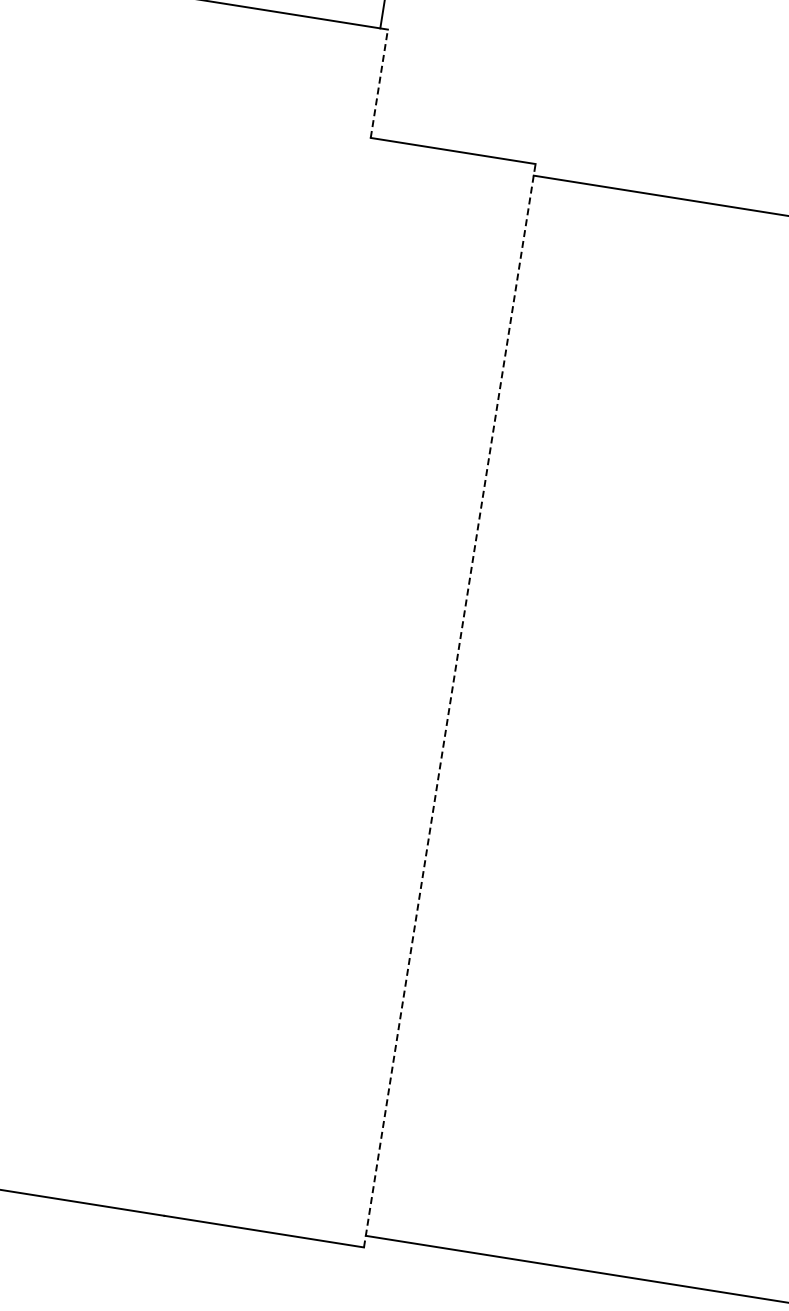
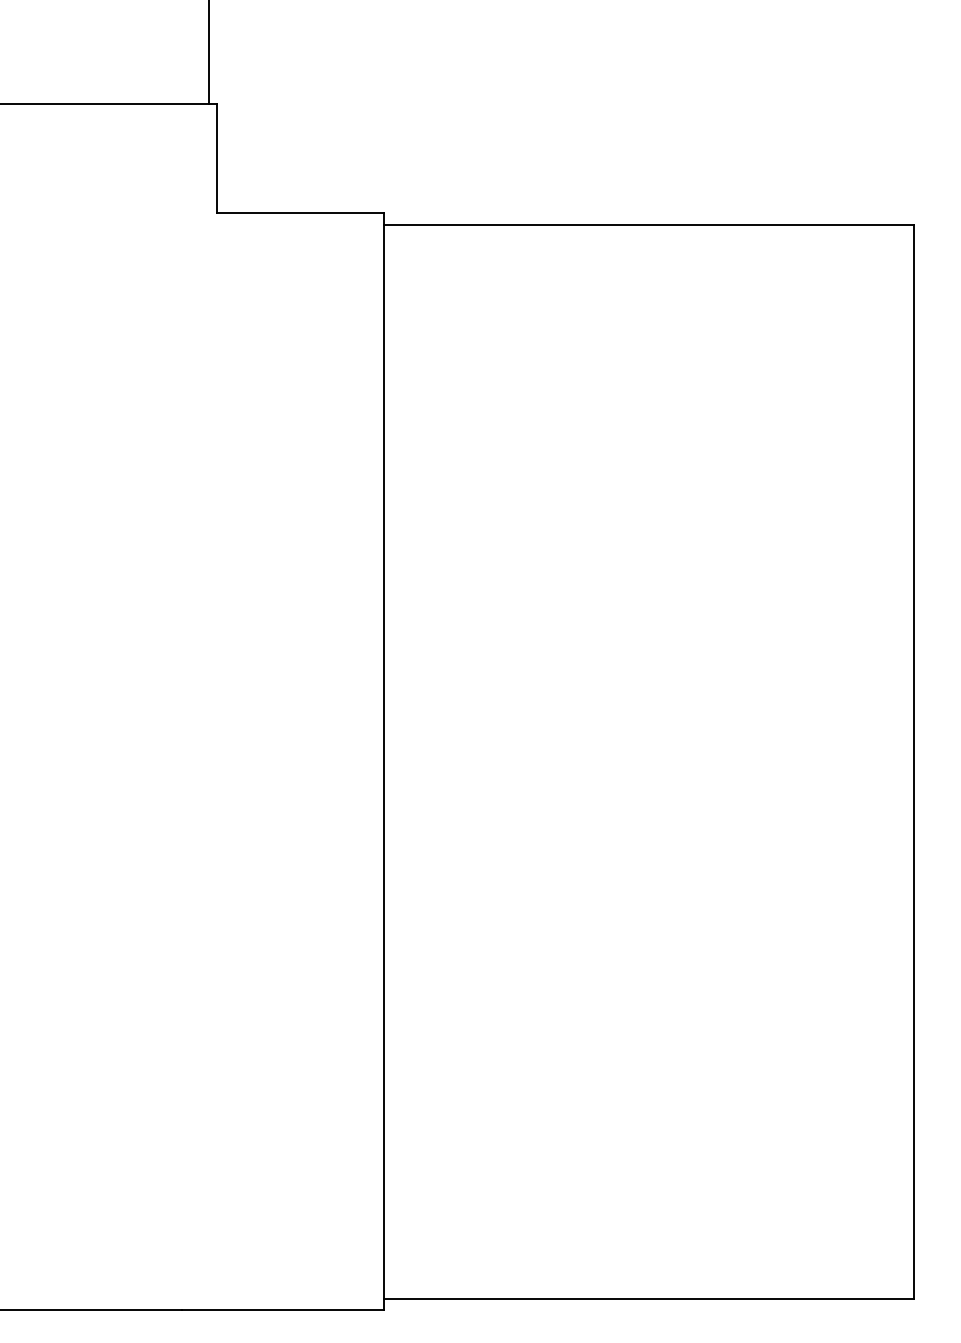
line: (379, 83) -> (217, 158), dashed -> solid
line: (449, 705) -> (383, 761), dashed -> solid

